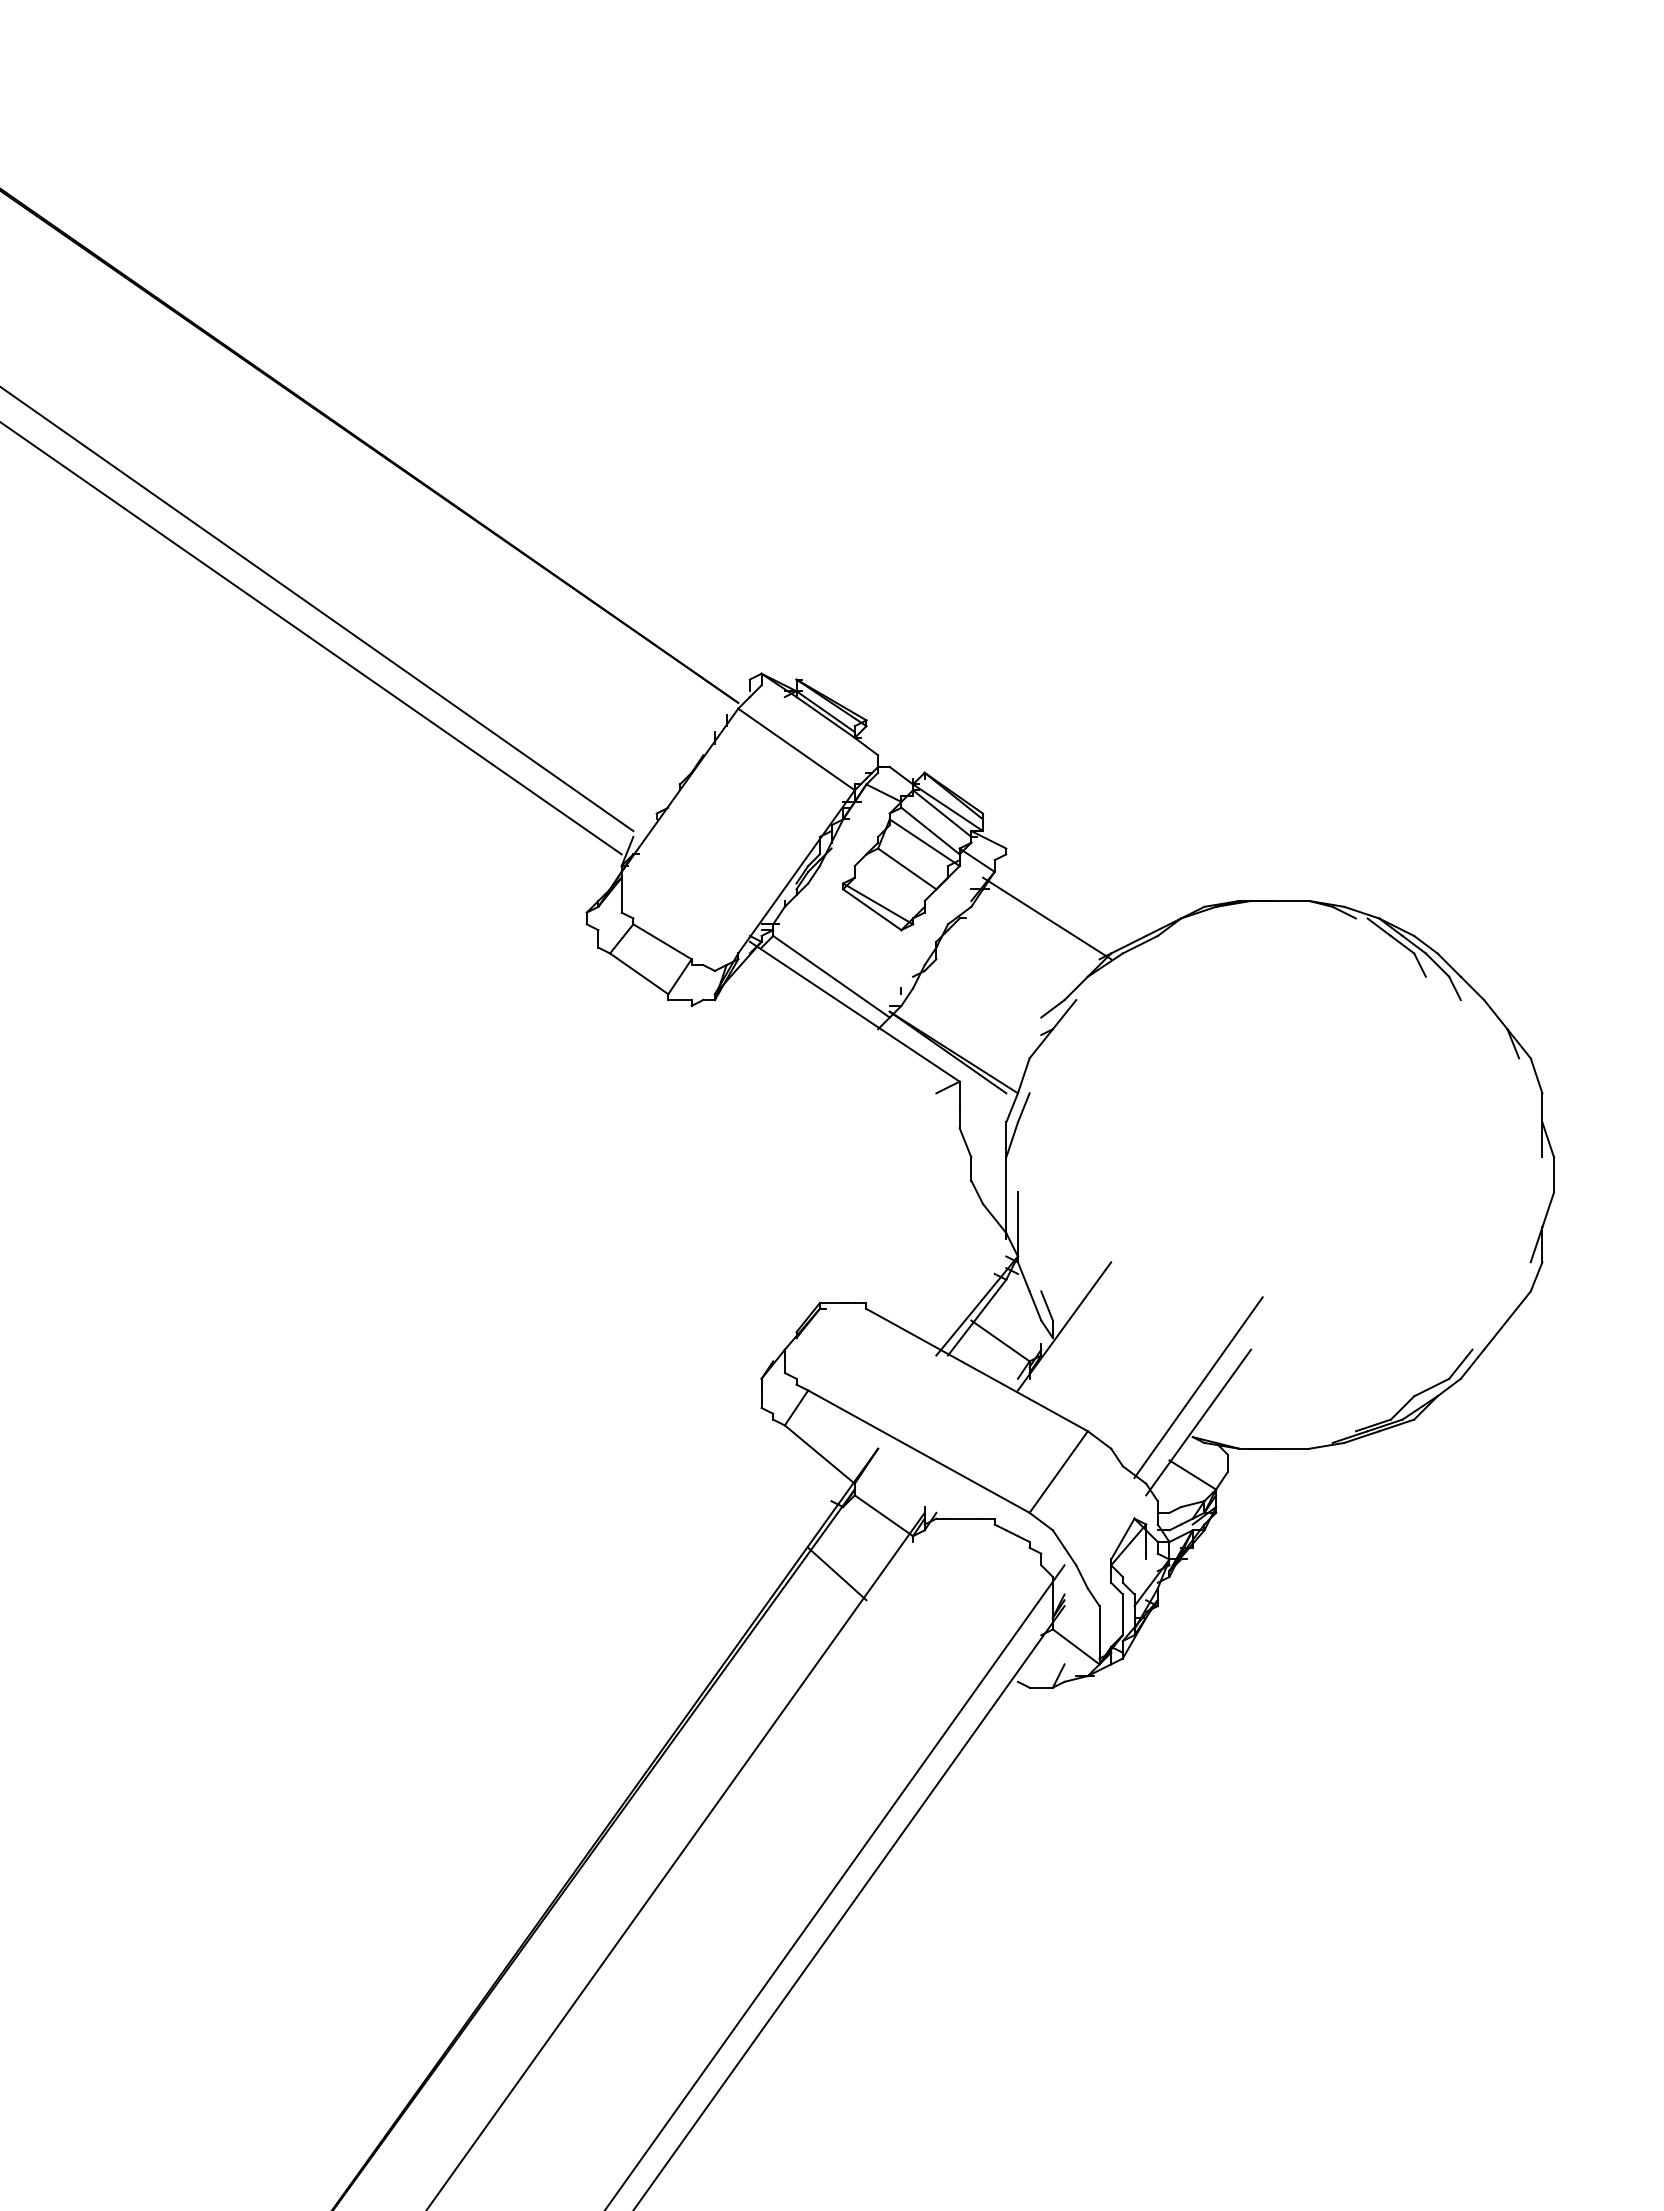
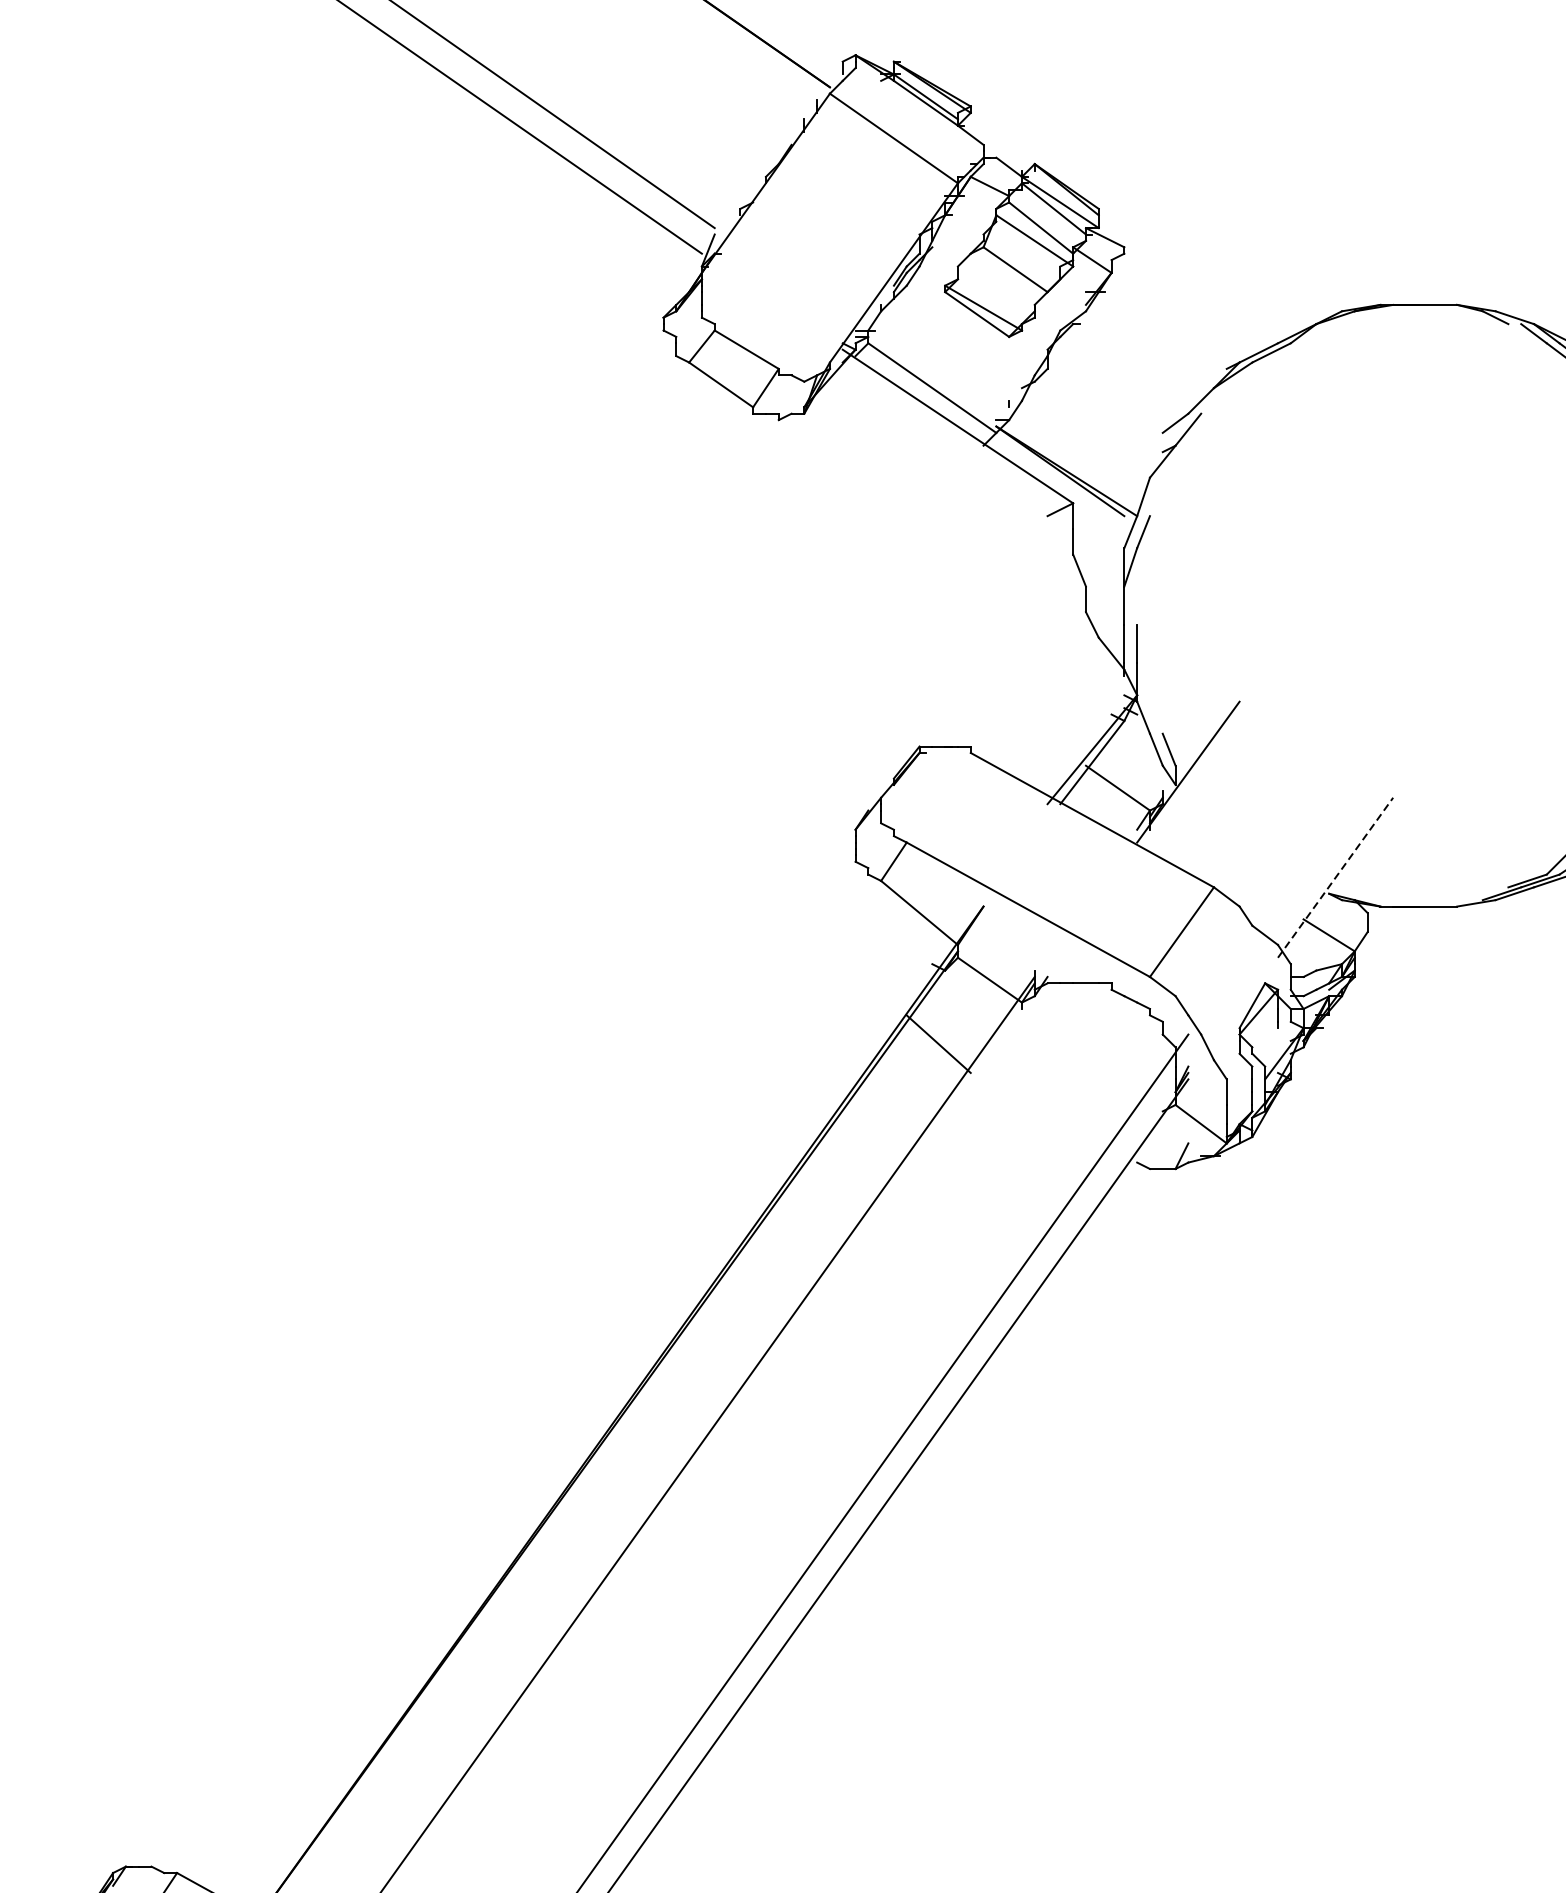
line: (1047, 918) -> (1169, 324), removed
line: (1198, 1387) -> (1335, 839), removed
line: (1198, 1422) -> (1335, 877), solid -> dashed

